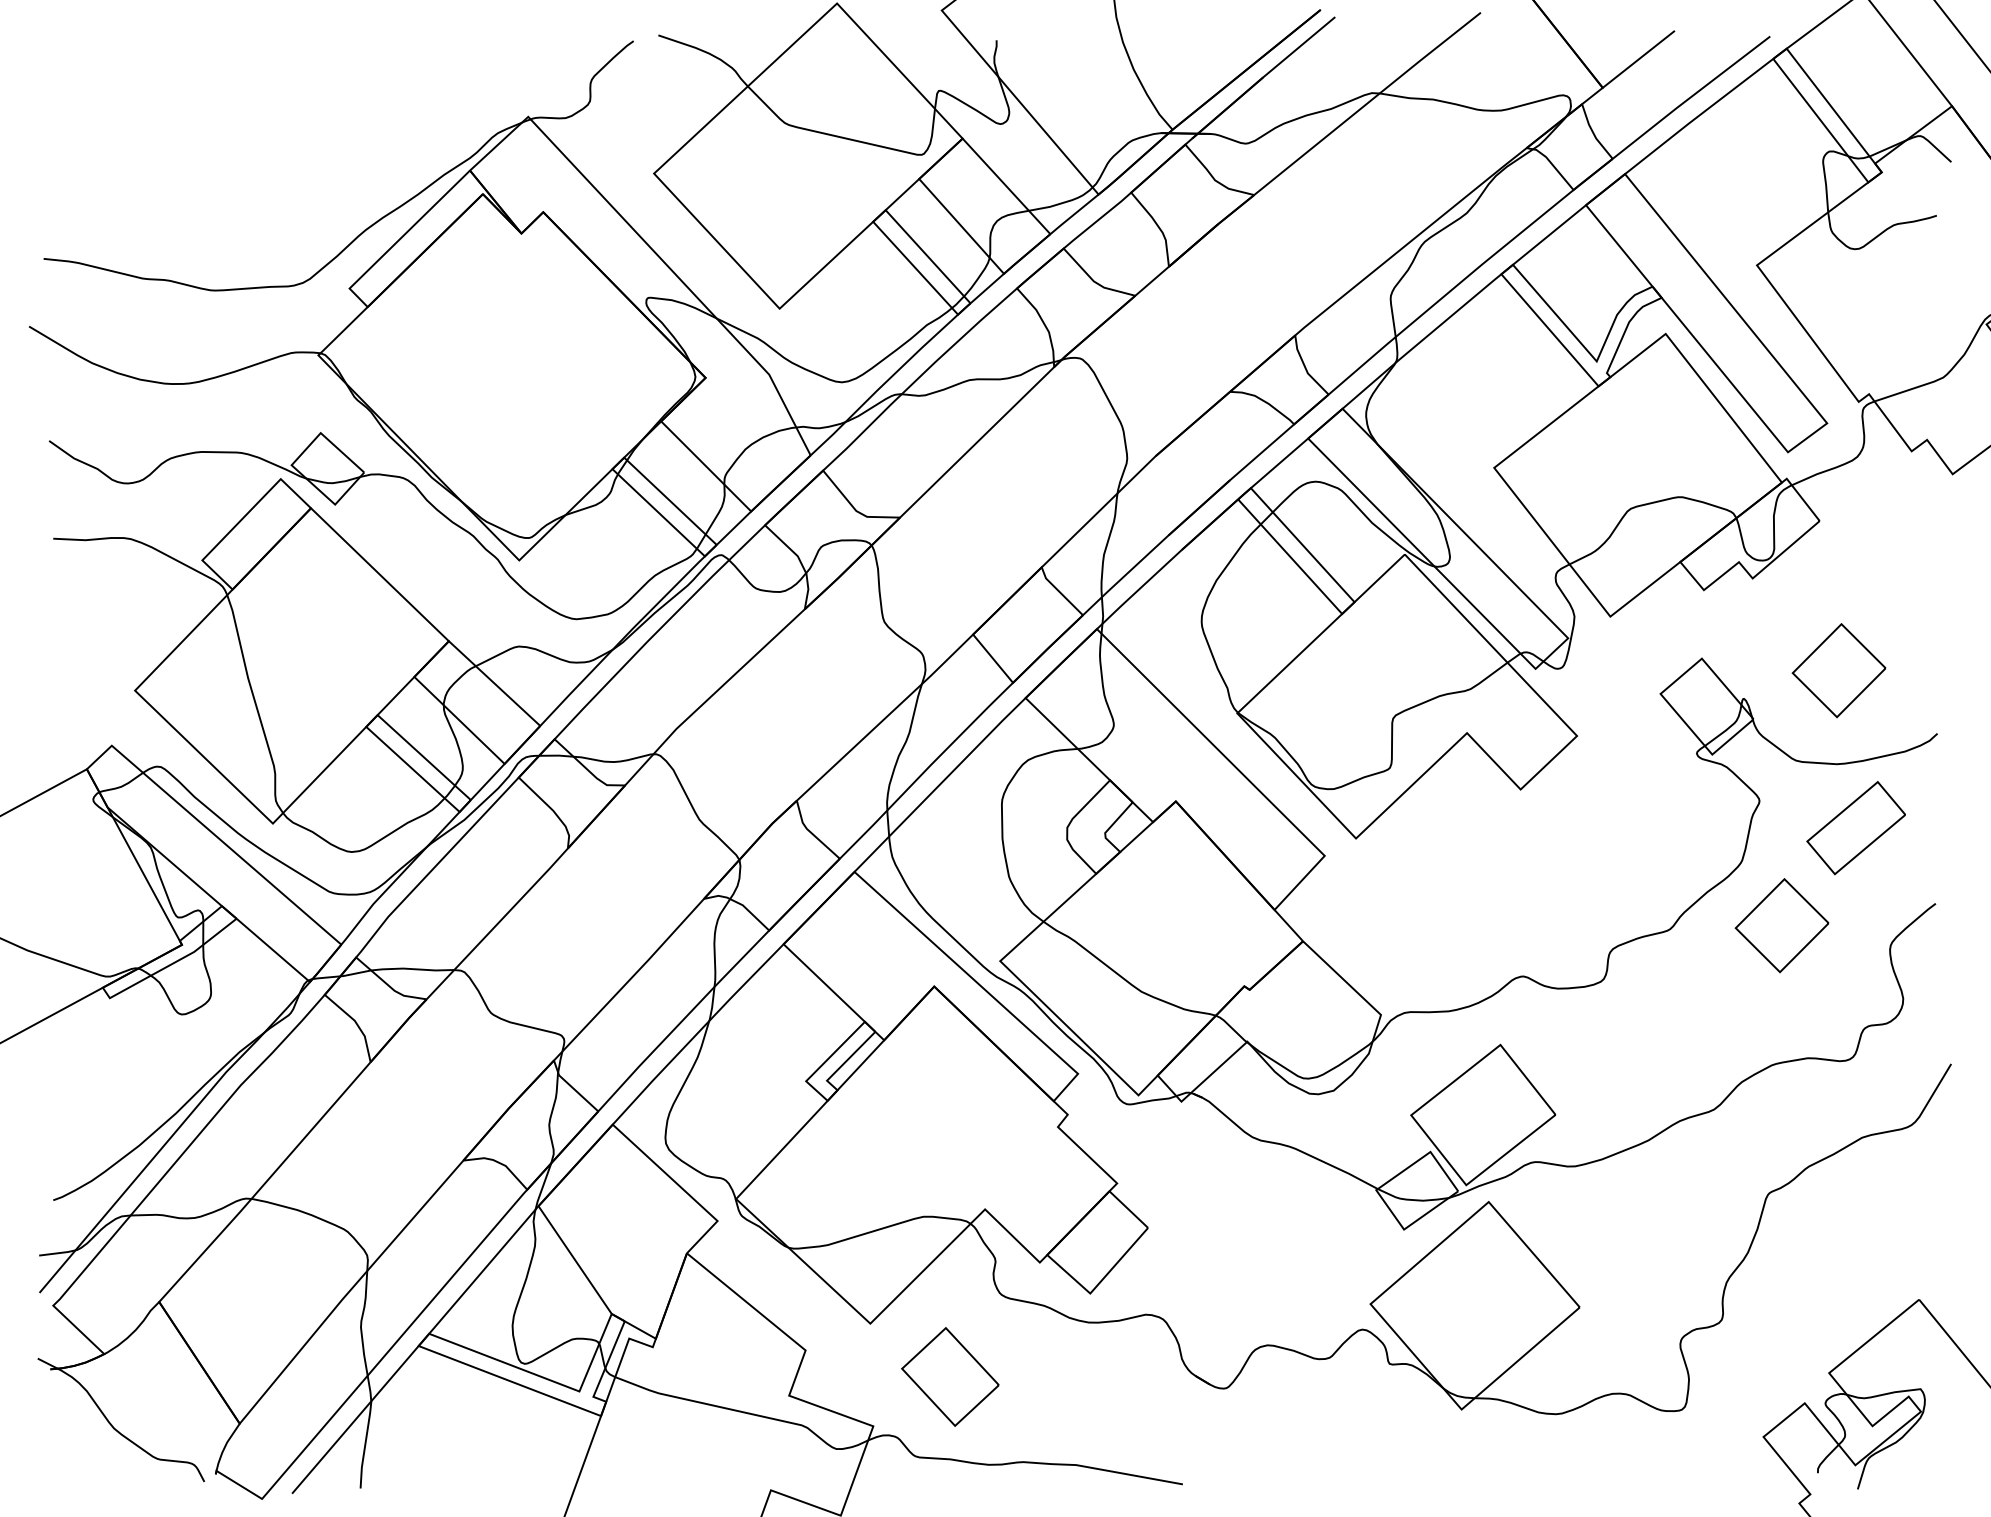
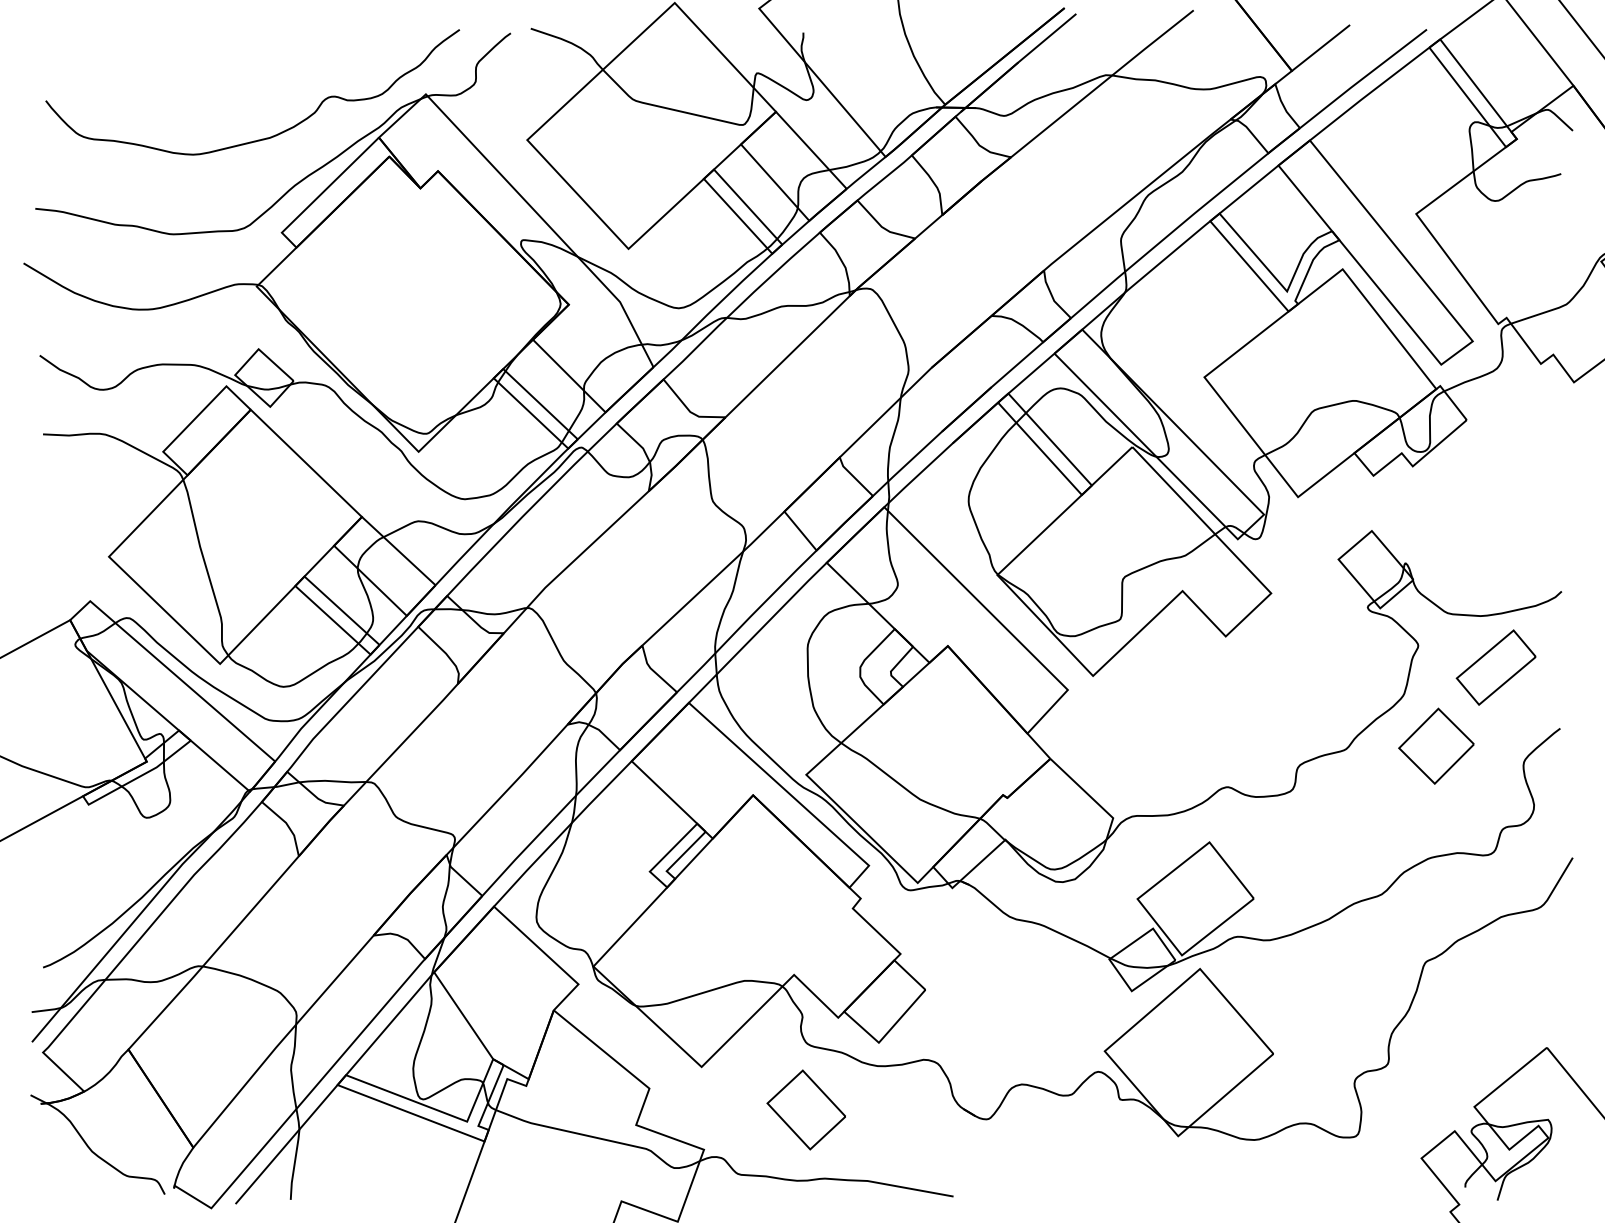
curve: (327, 171) -> (264, 138), added
part: (1838, 670) -> (1481, 540), removed
part: (950, 1376) -> (806, 1109), moved

